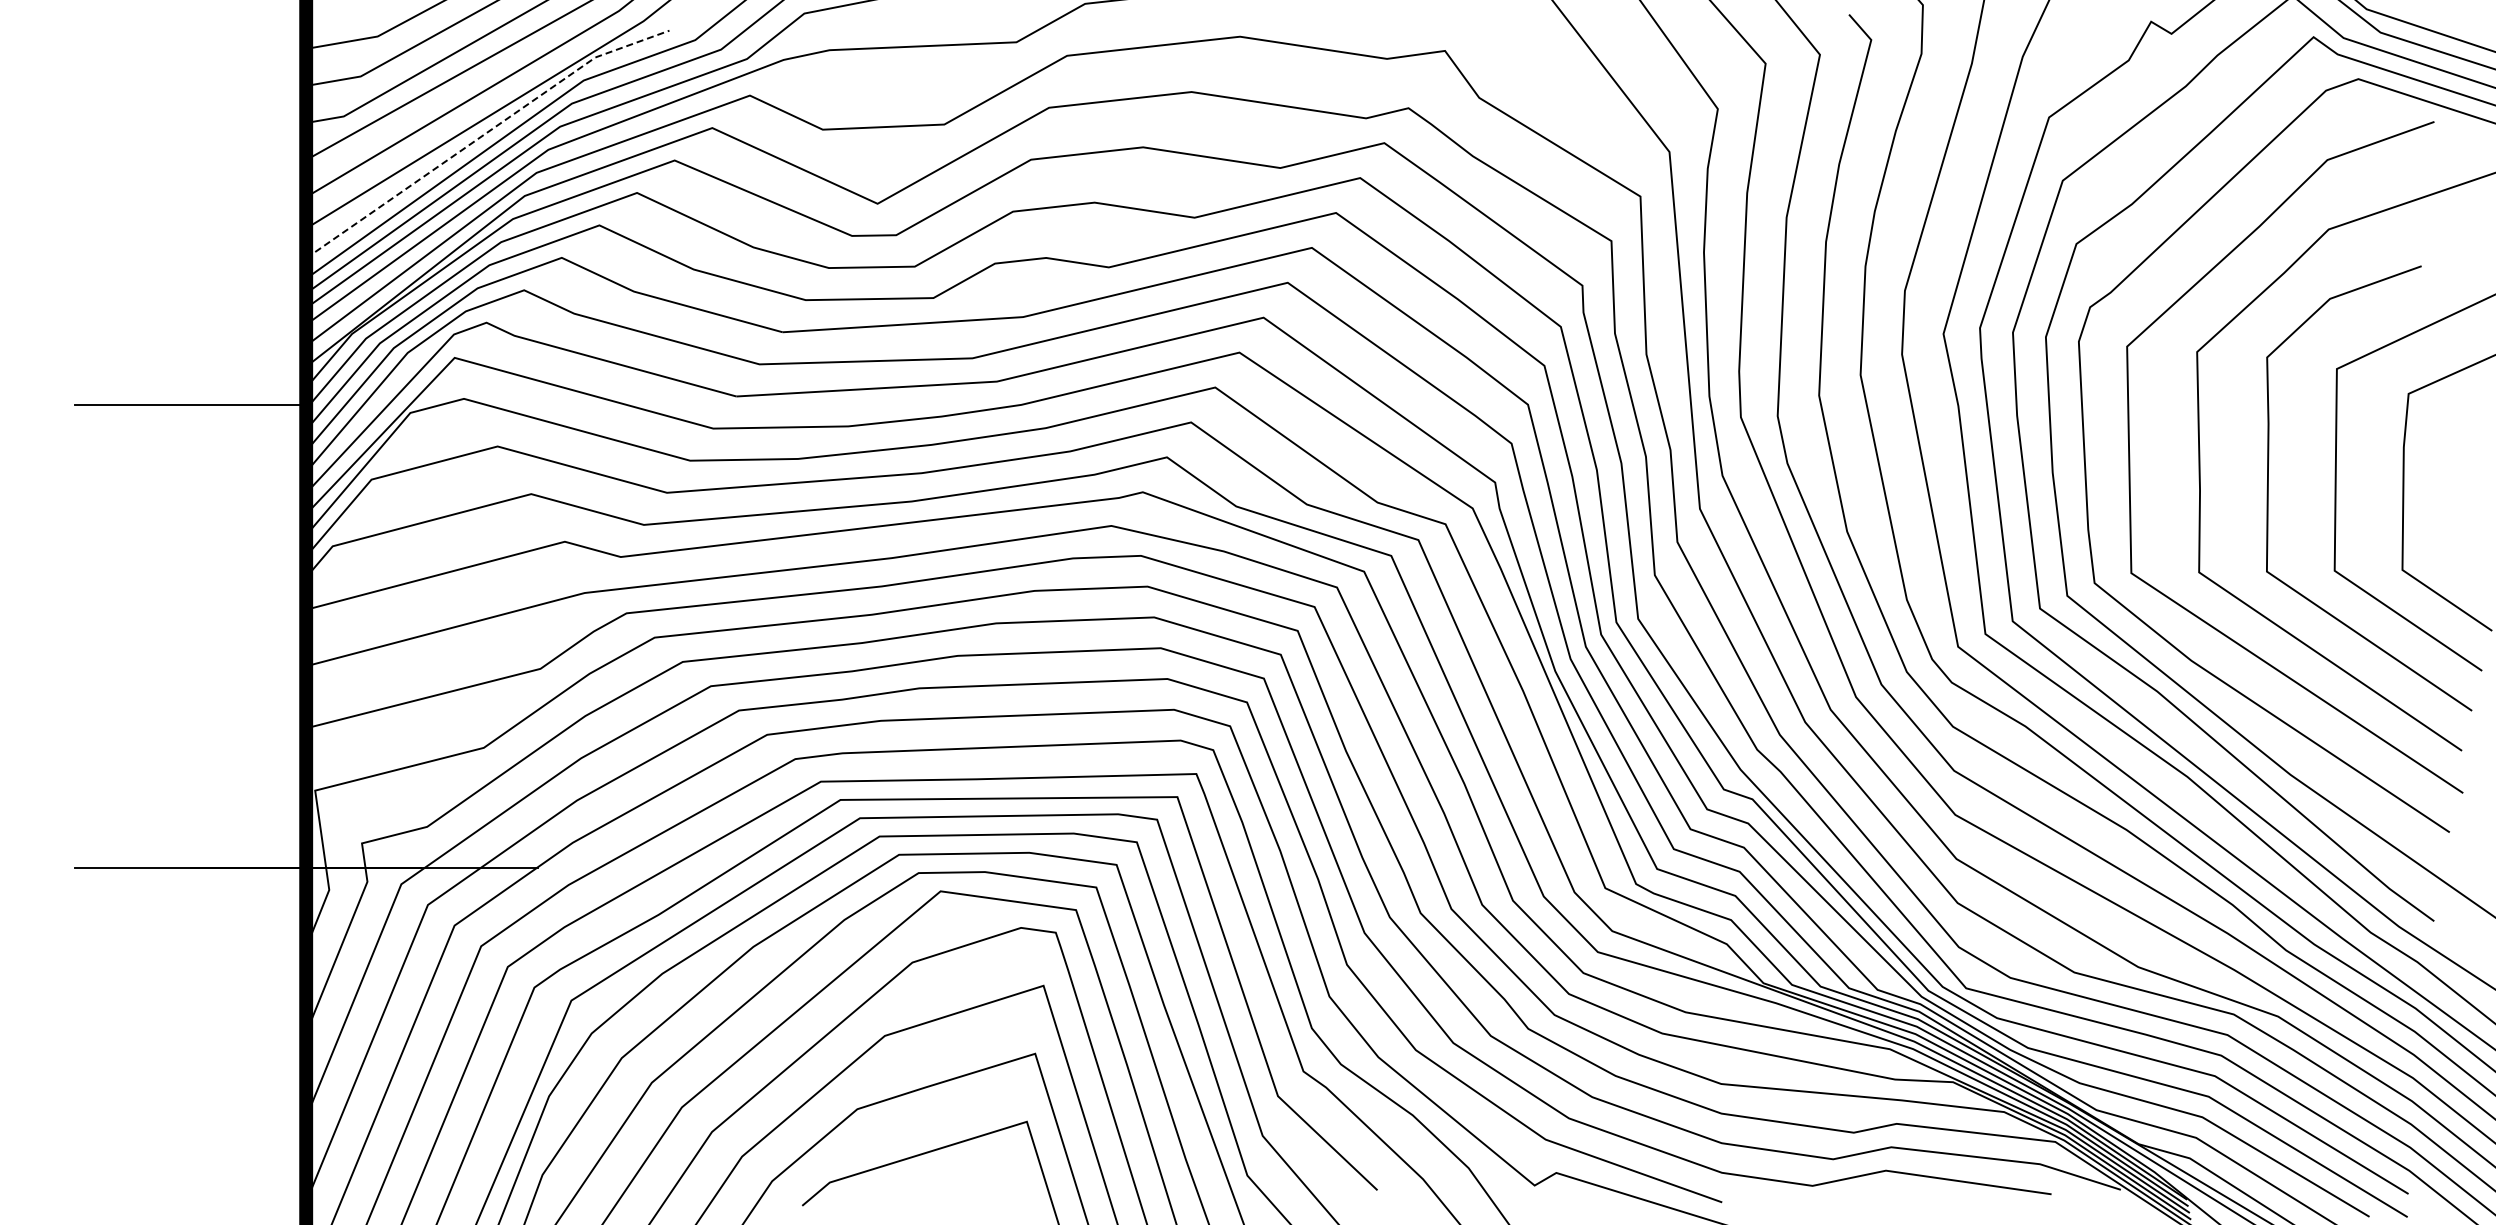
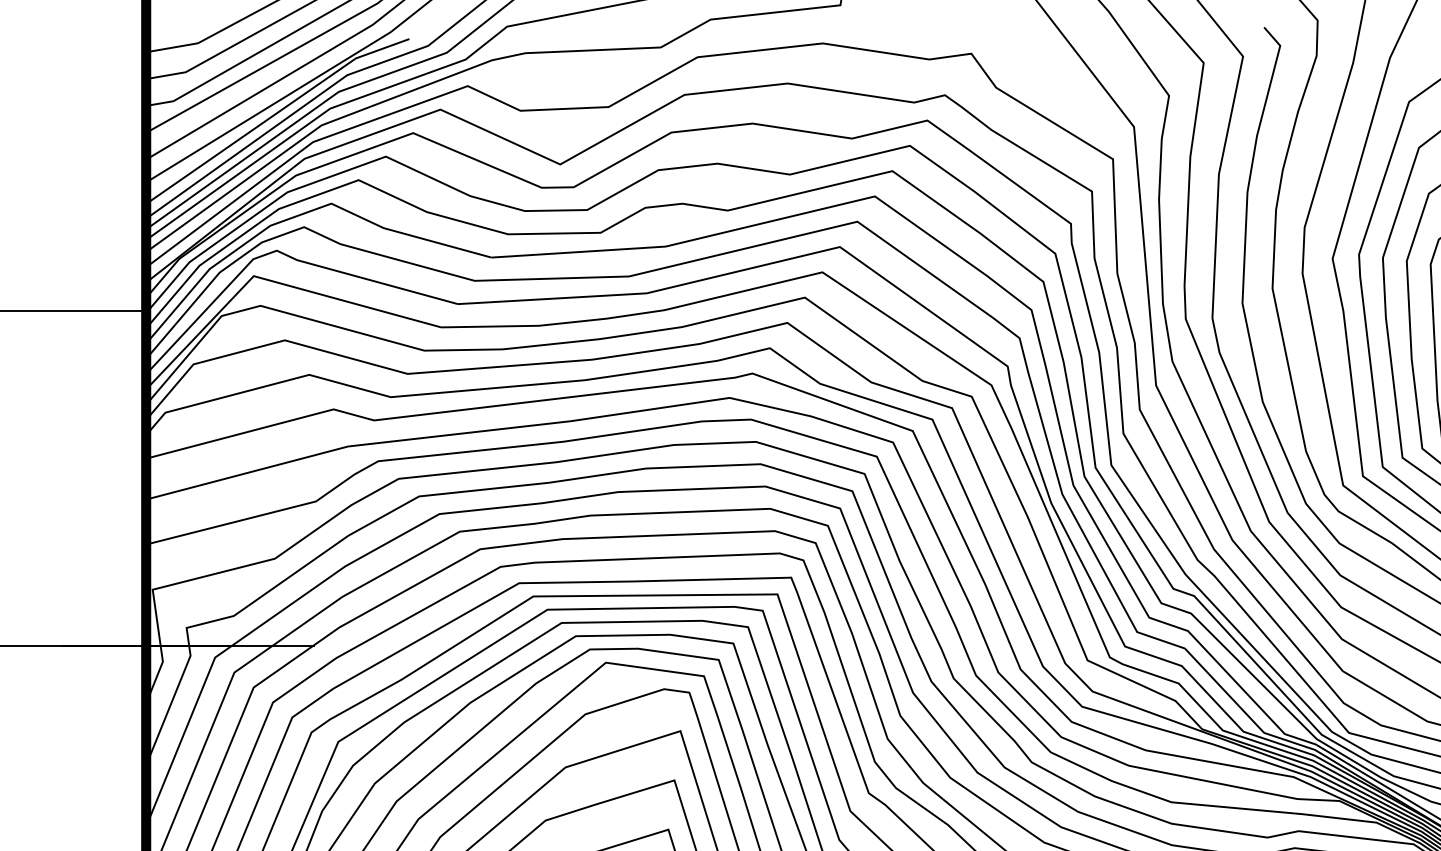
line: (484, 134) -> (275, 114), dashed -> solid

